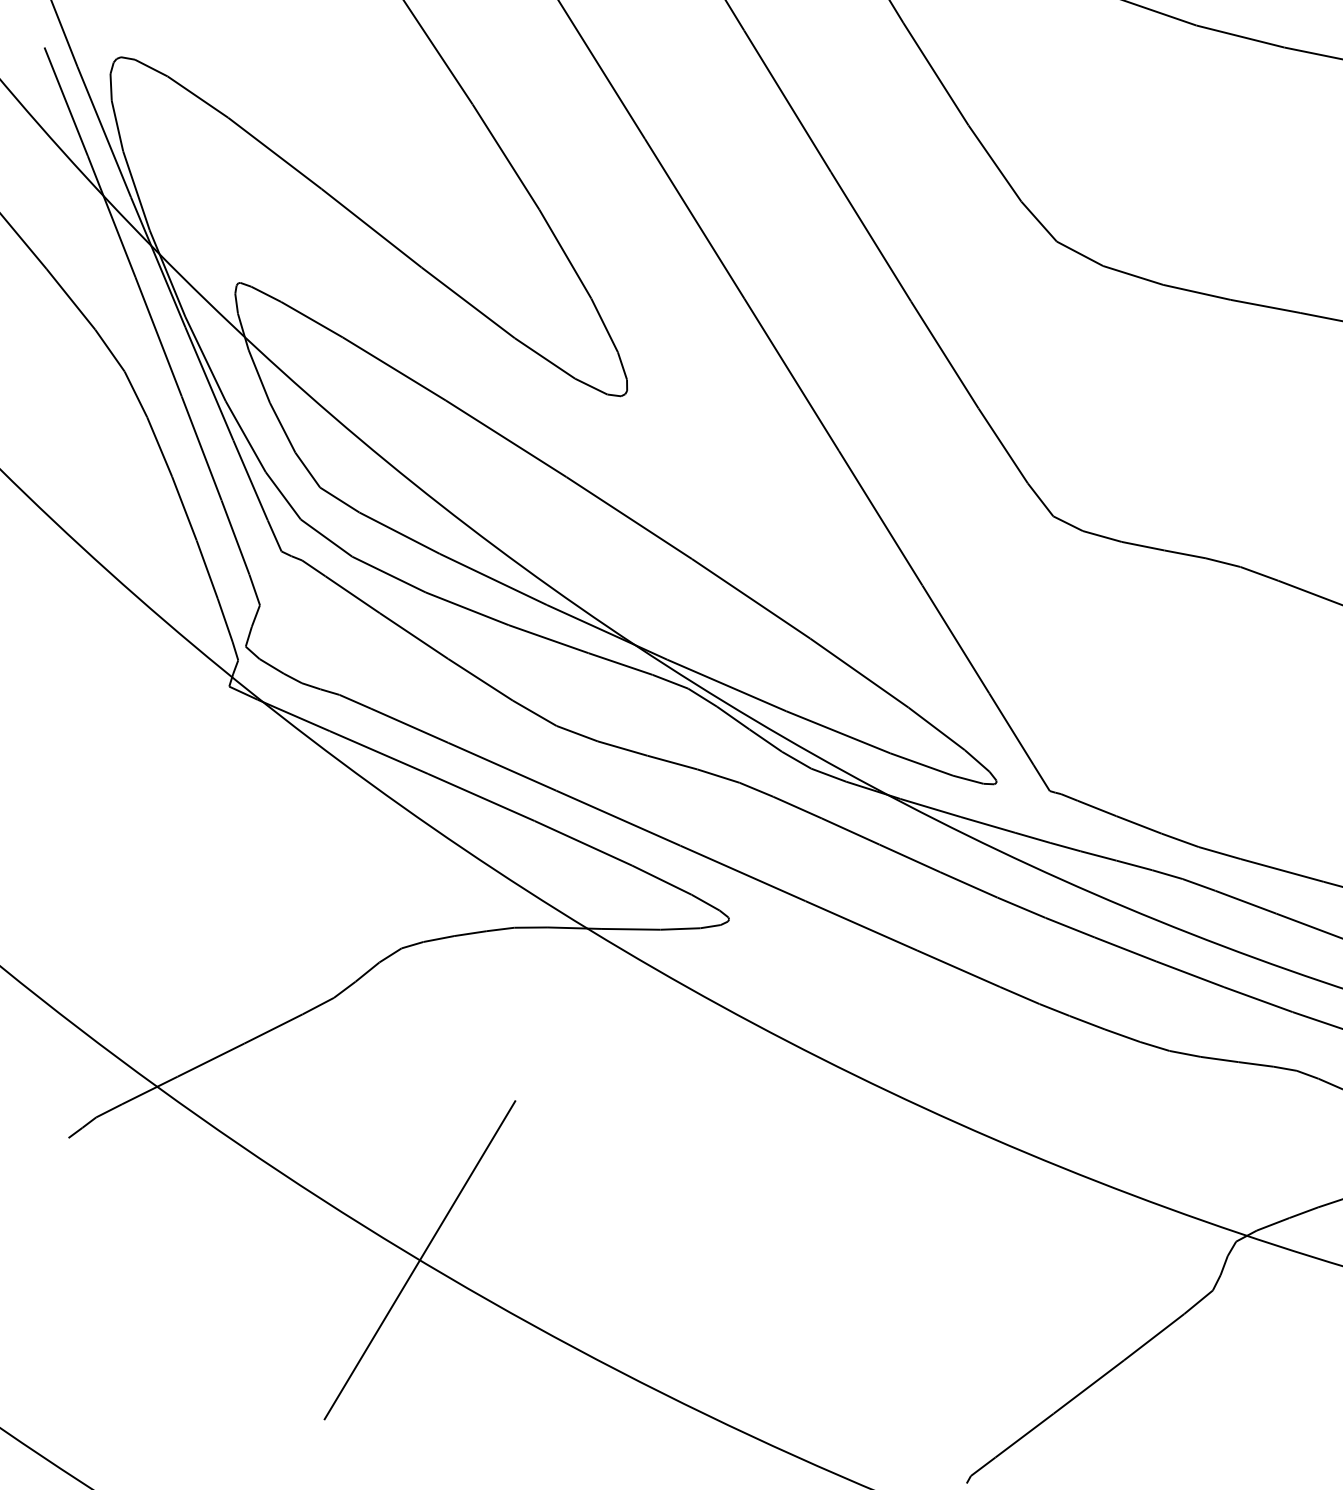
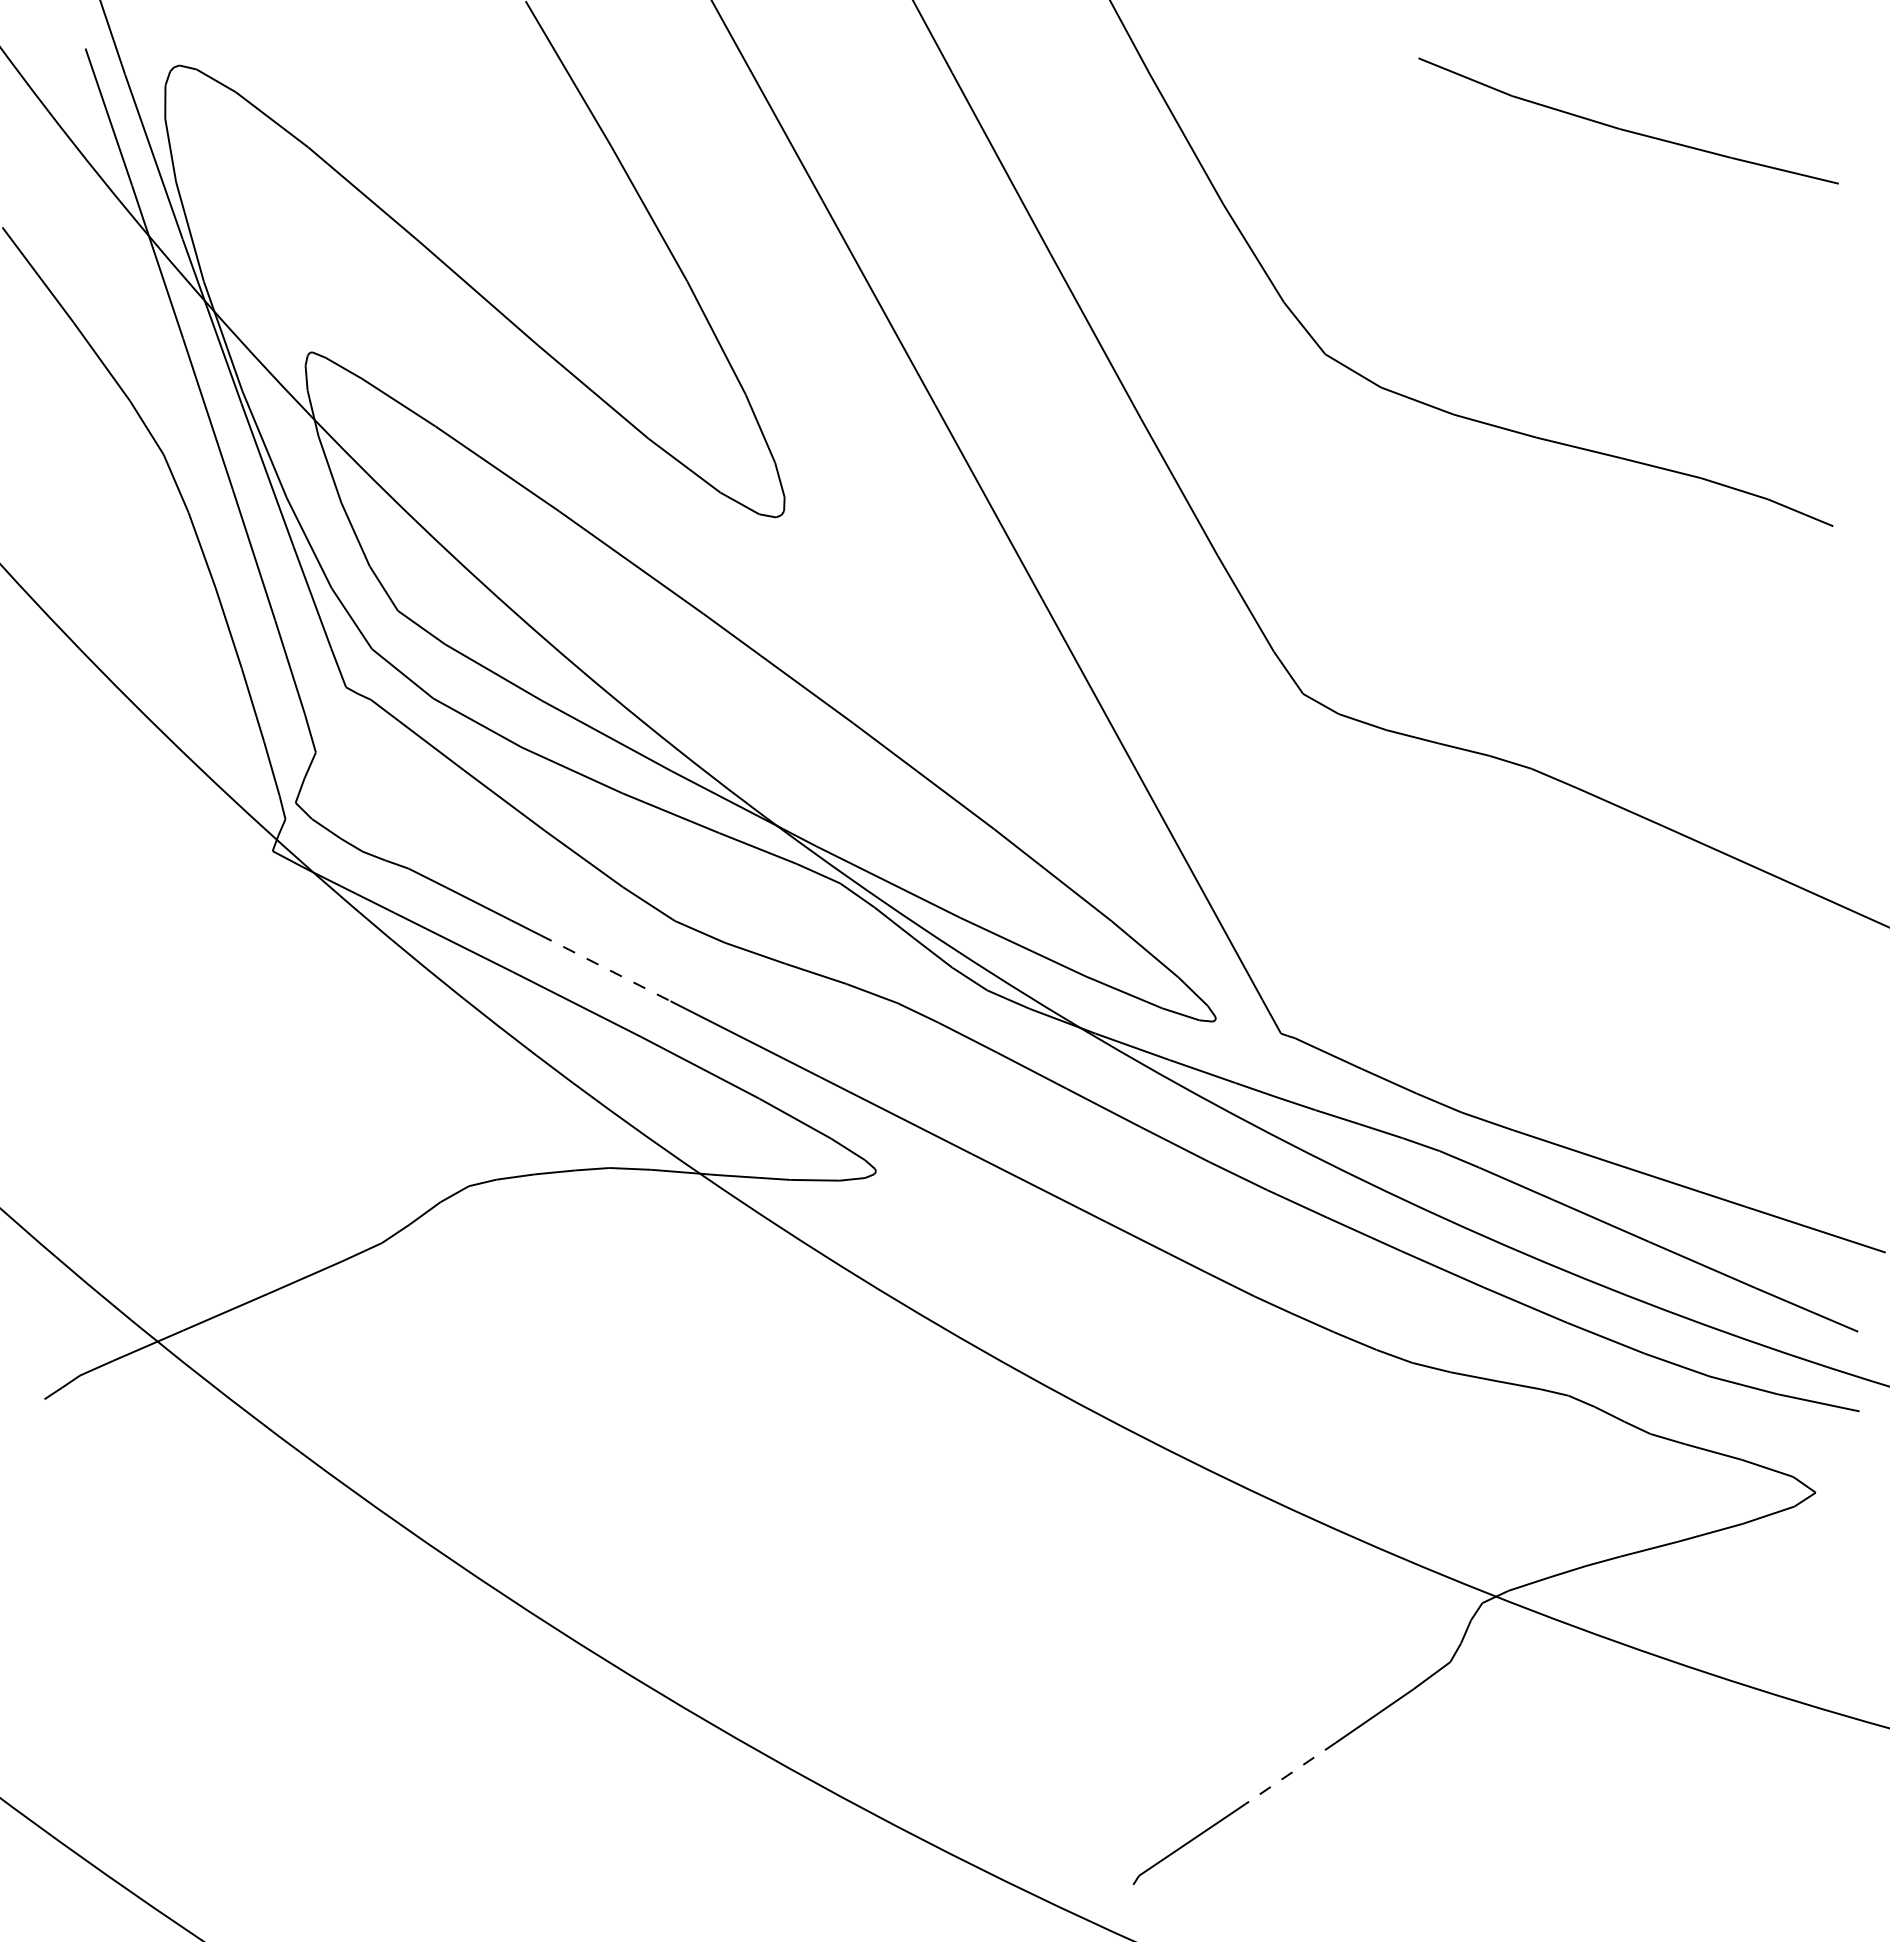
line: (502, 767) -> (605, 968), solid -> dashed
line: (420, 1259) -> (471, 1572), removed
line: (1088, 1387) -> (1290, 1773), solid -> dashed

